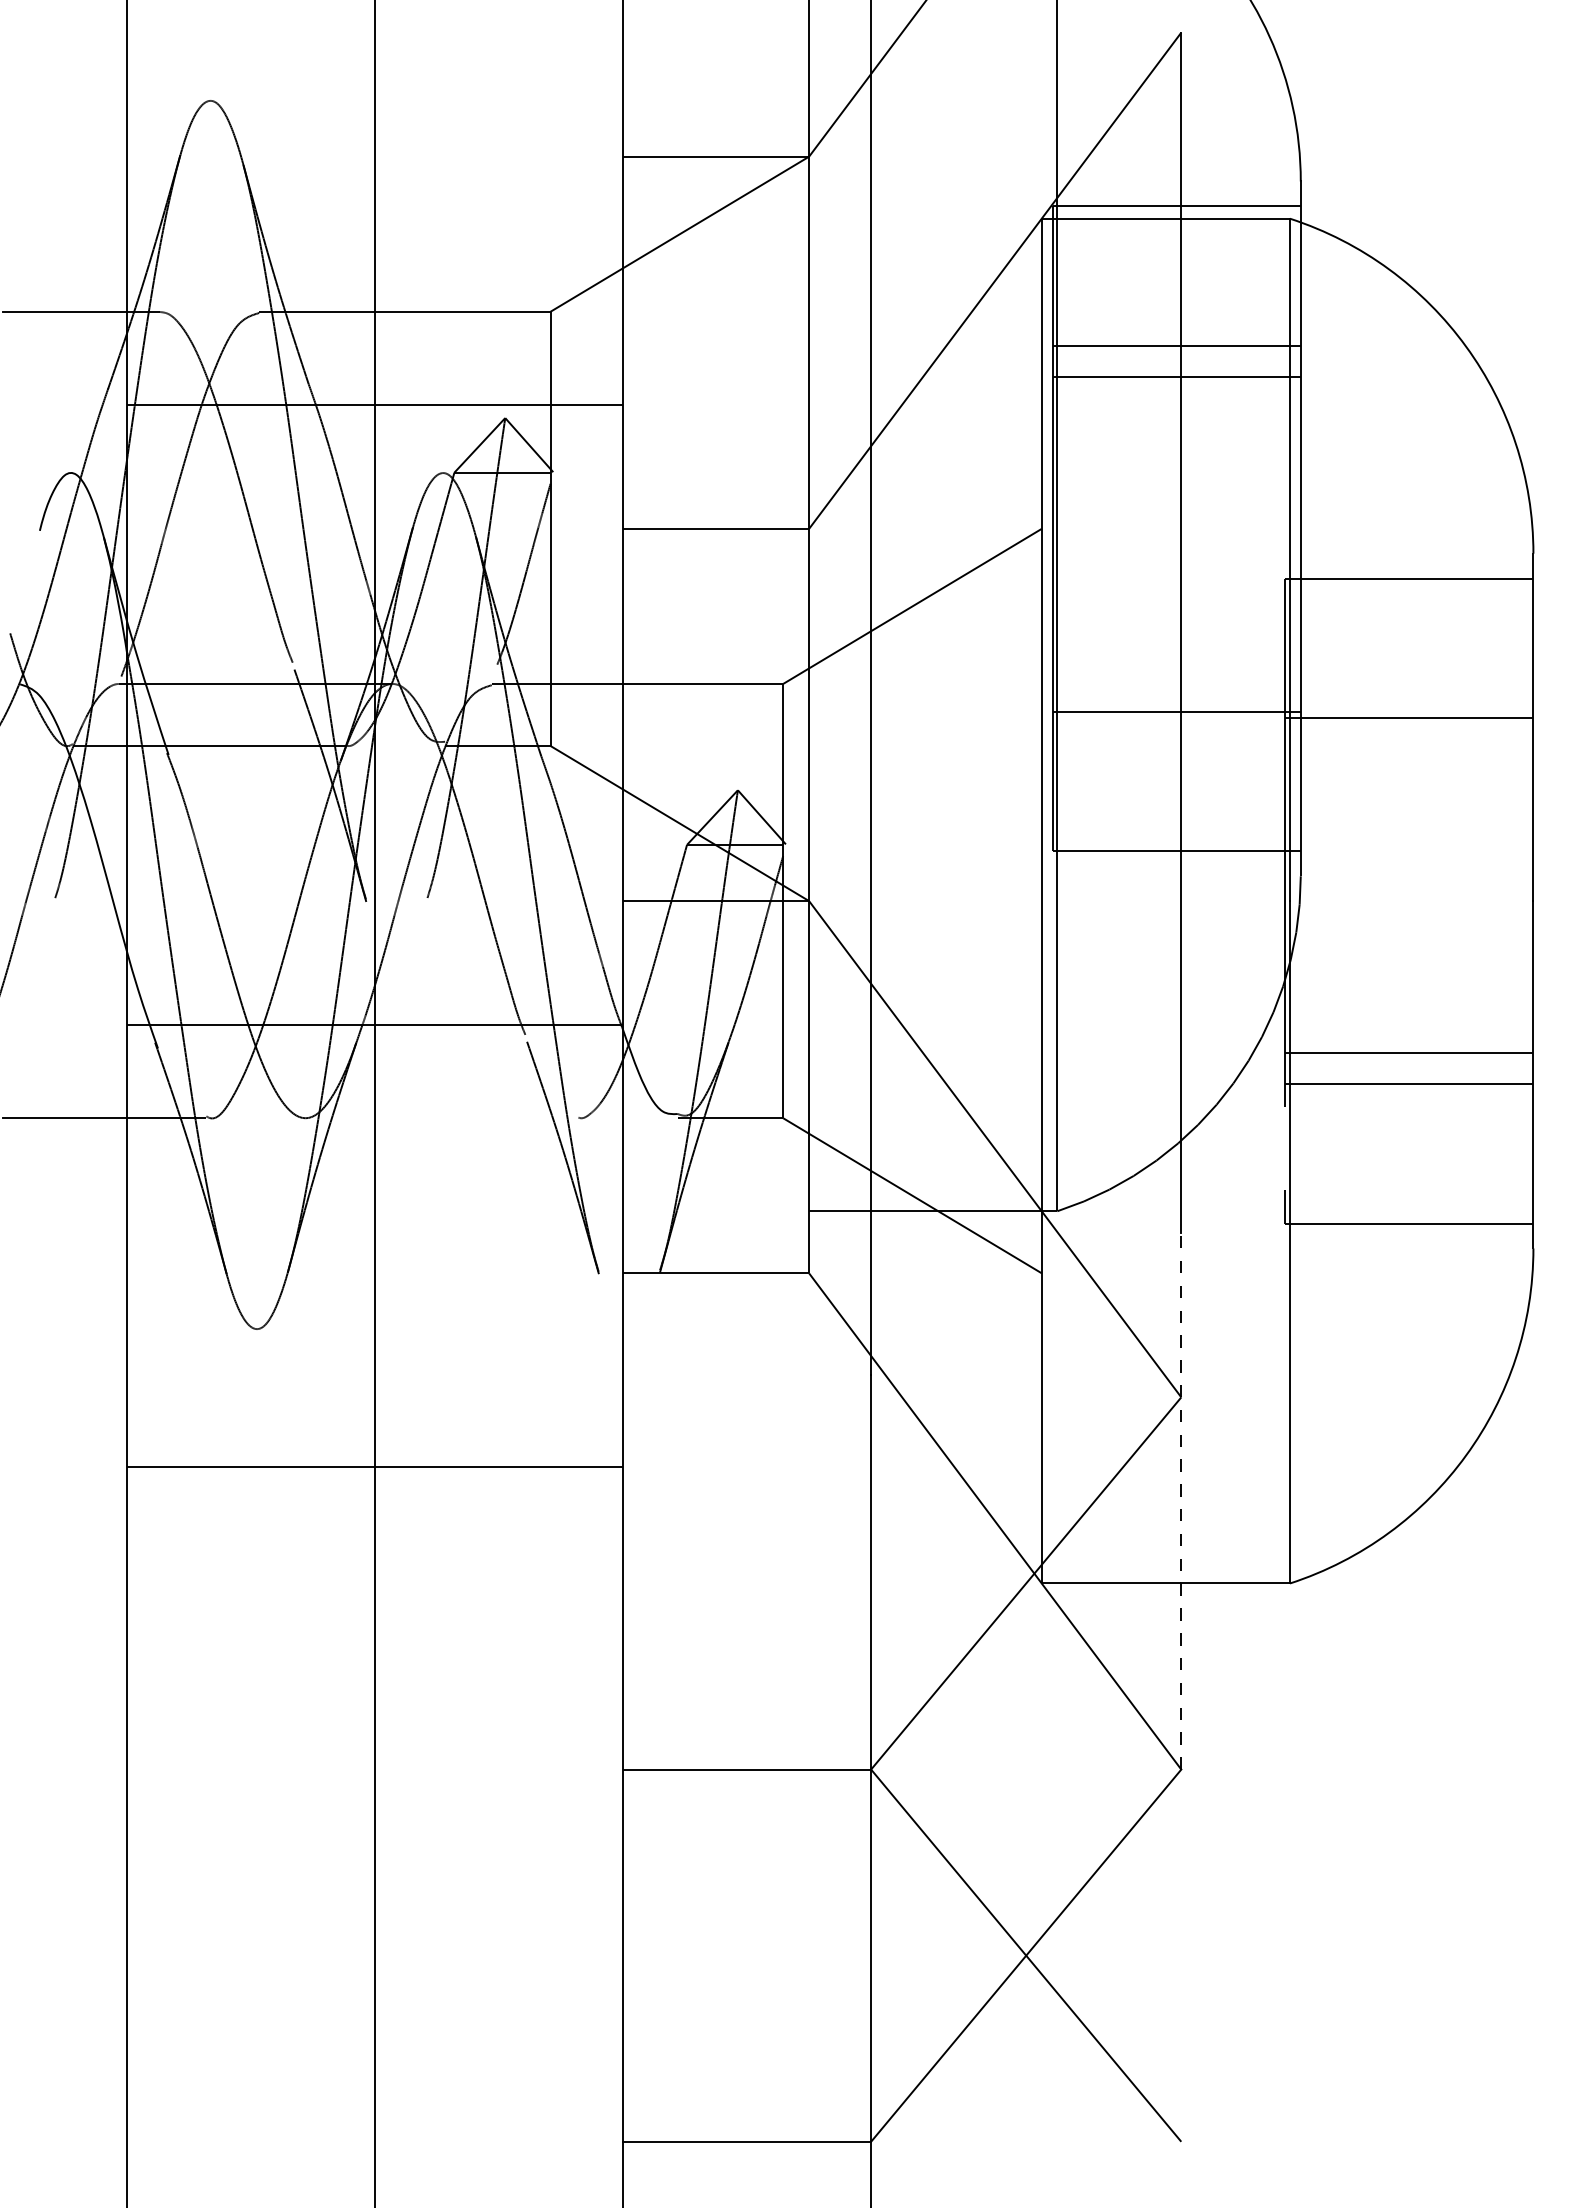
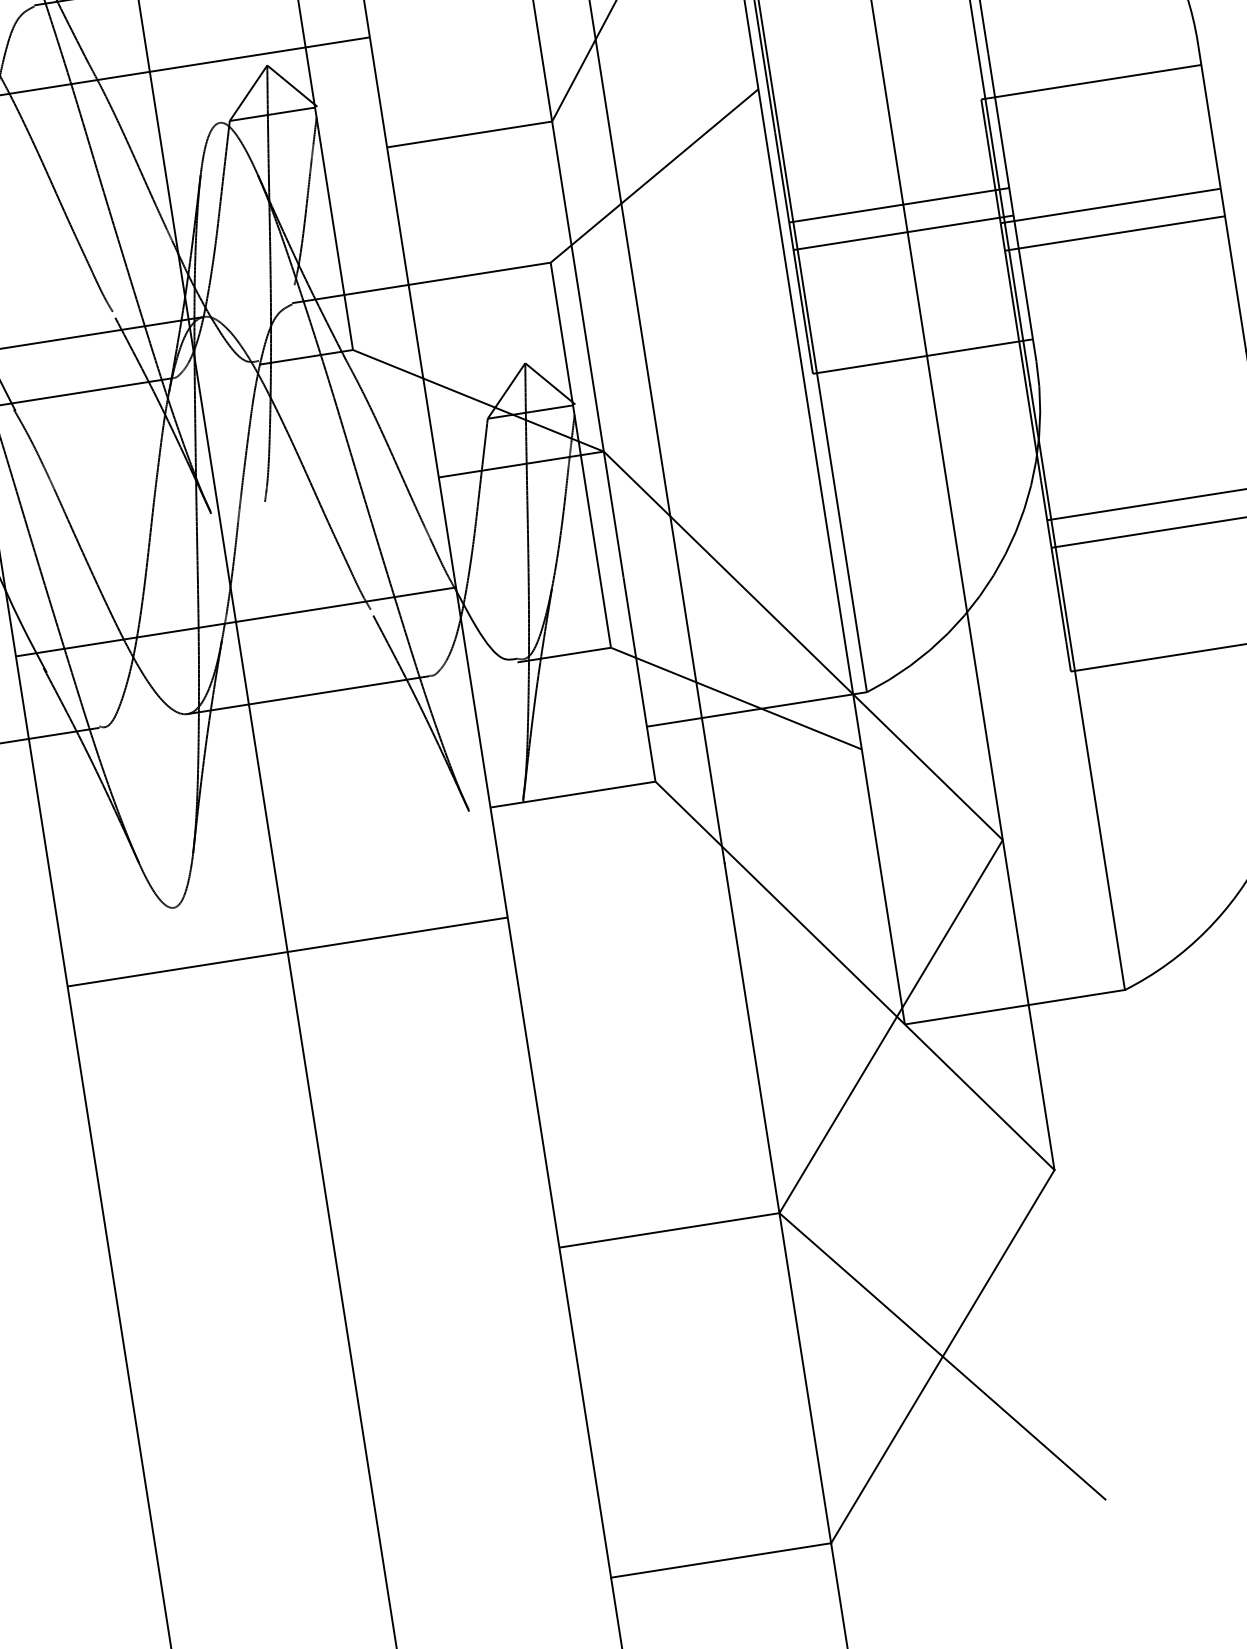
line: (1176, 680) -> (898, 204), added
line: (1409, 749) -> (1115, 233), added
line: (441, 1118) -> (308, 695), added
line: (1285, 1147) -> (1060, 603), added
line: (374, 1467) -> (287, 952), moved
line: (1181, 1500) -> (1017, 931), dashed -> solid

